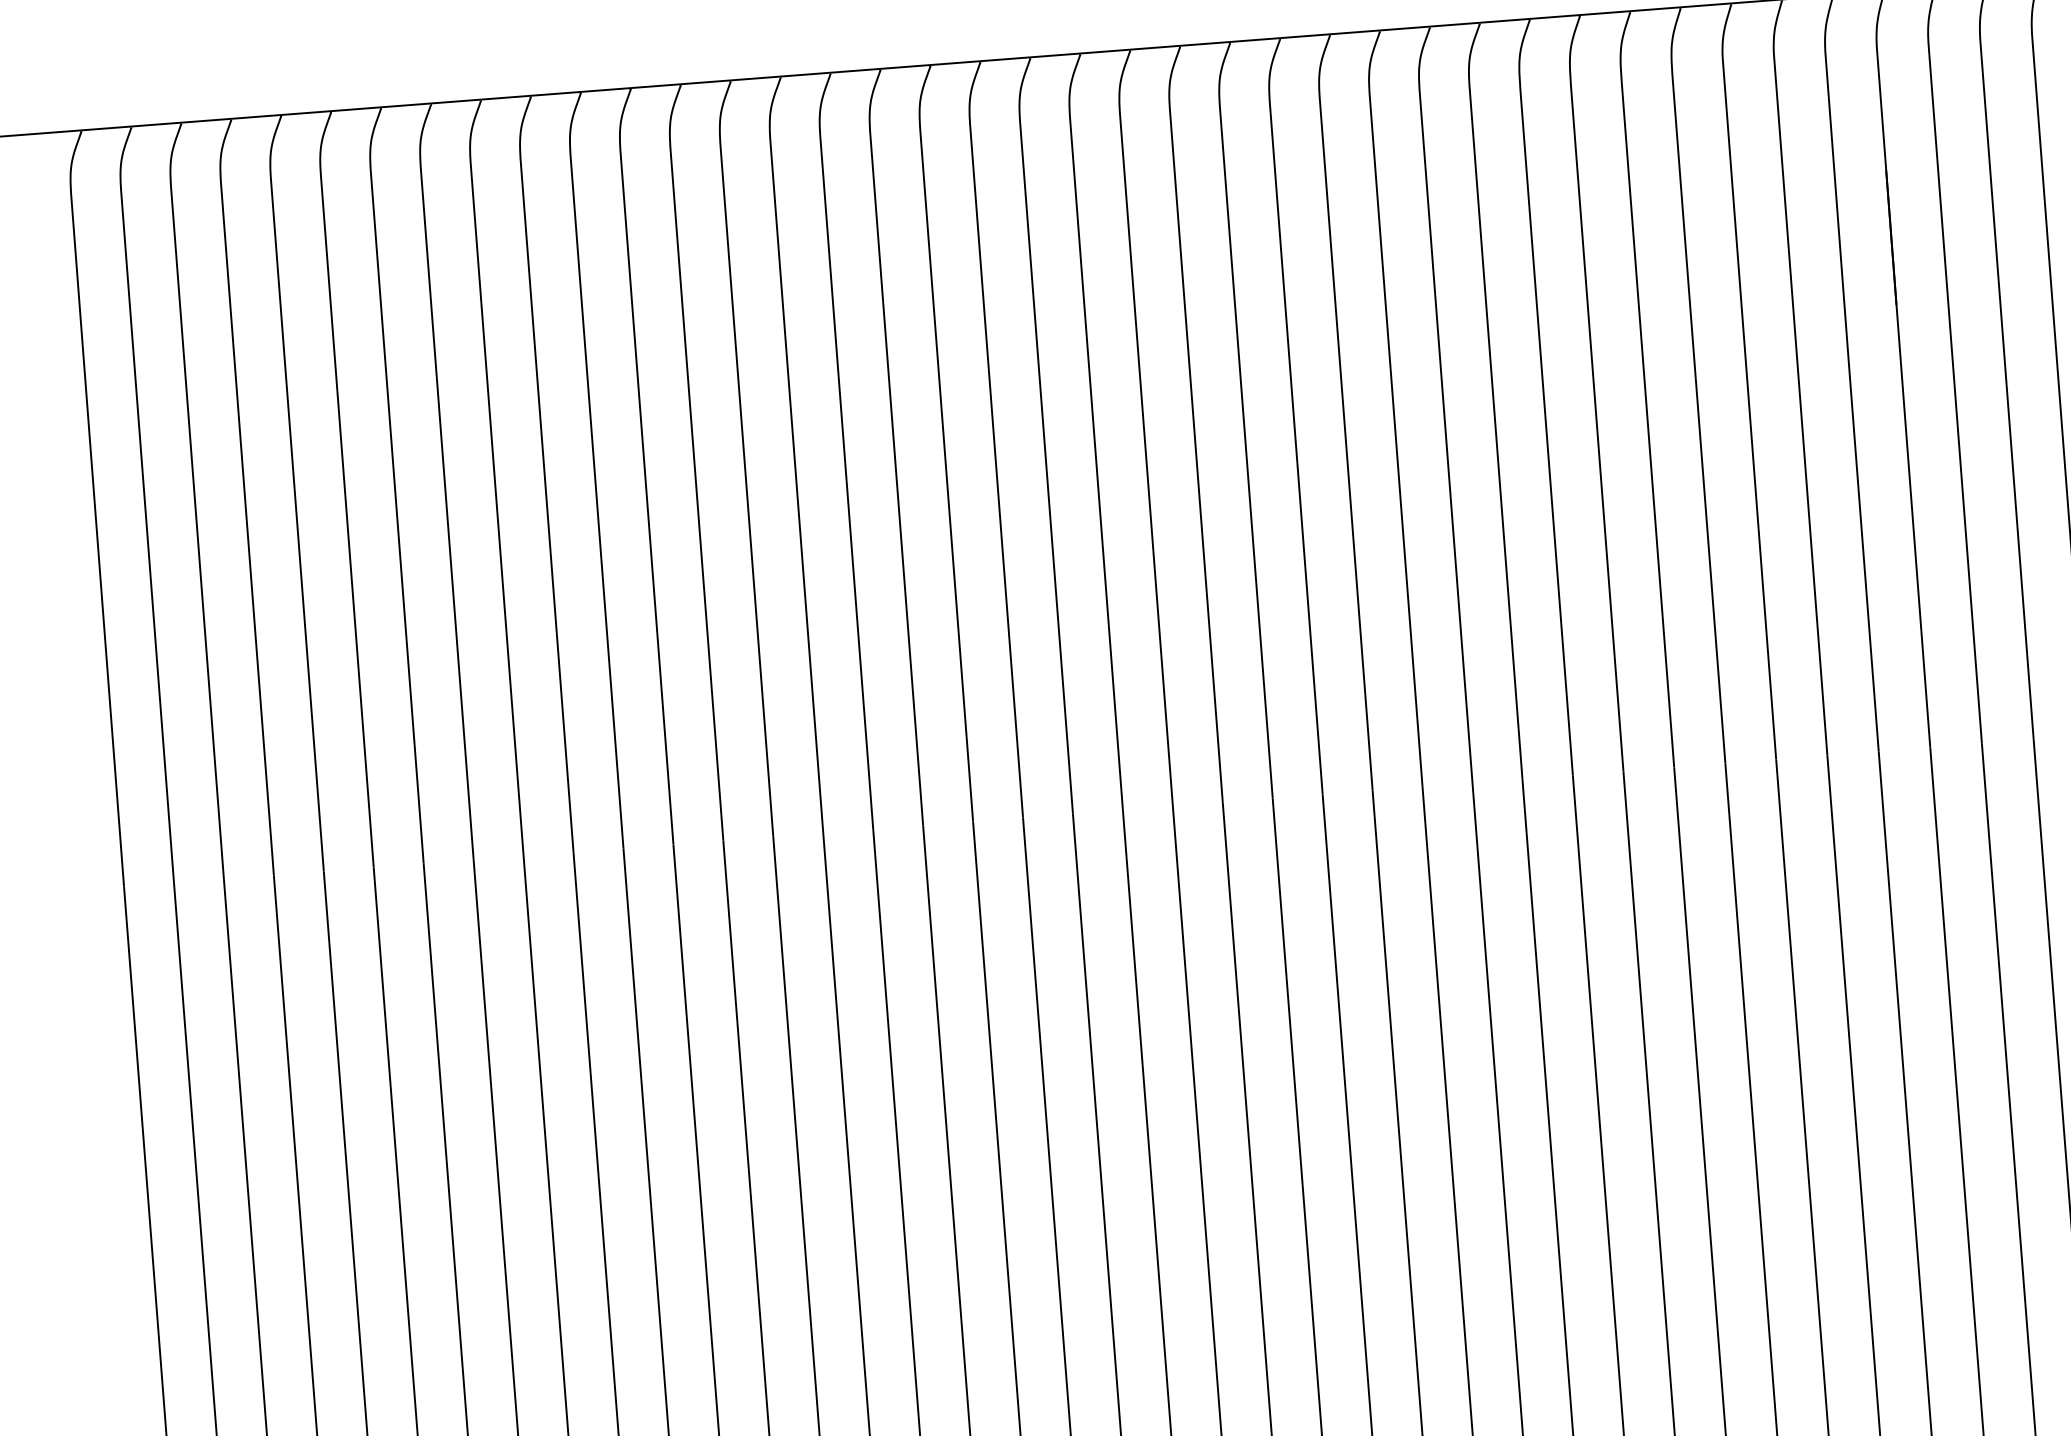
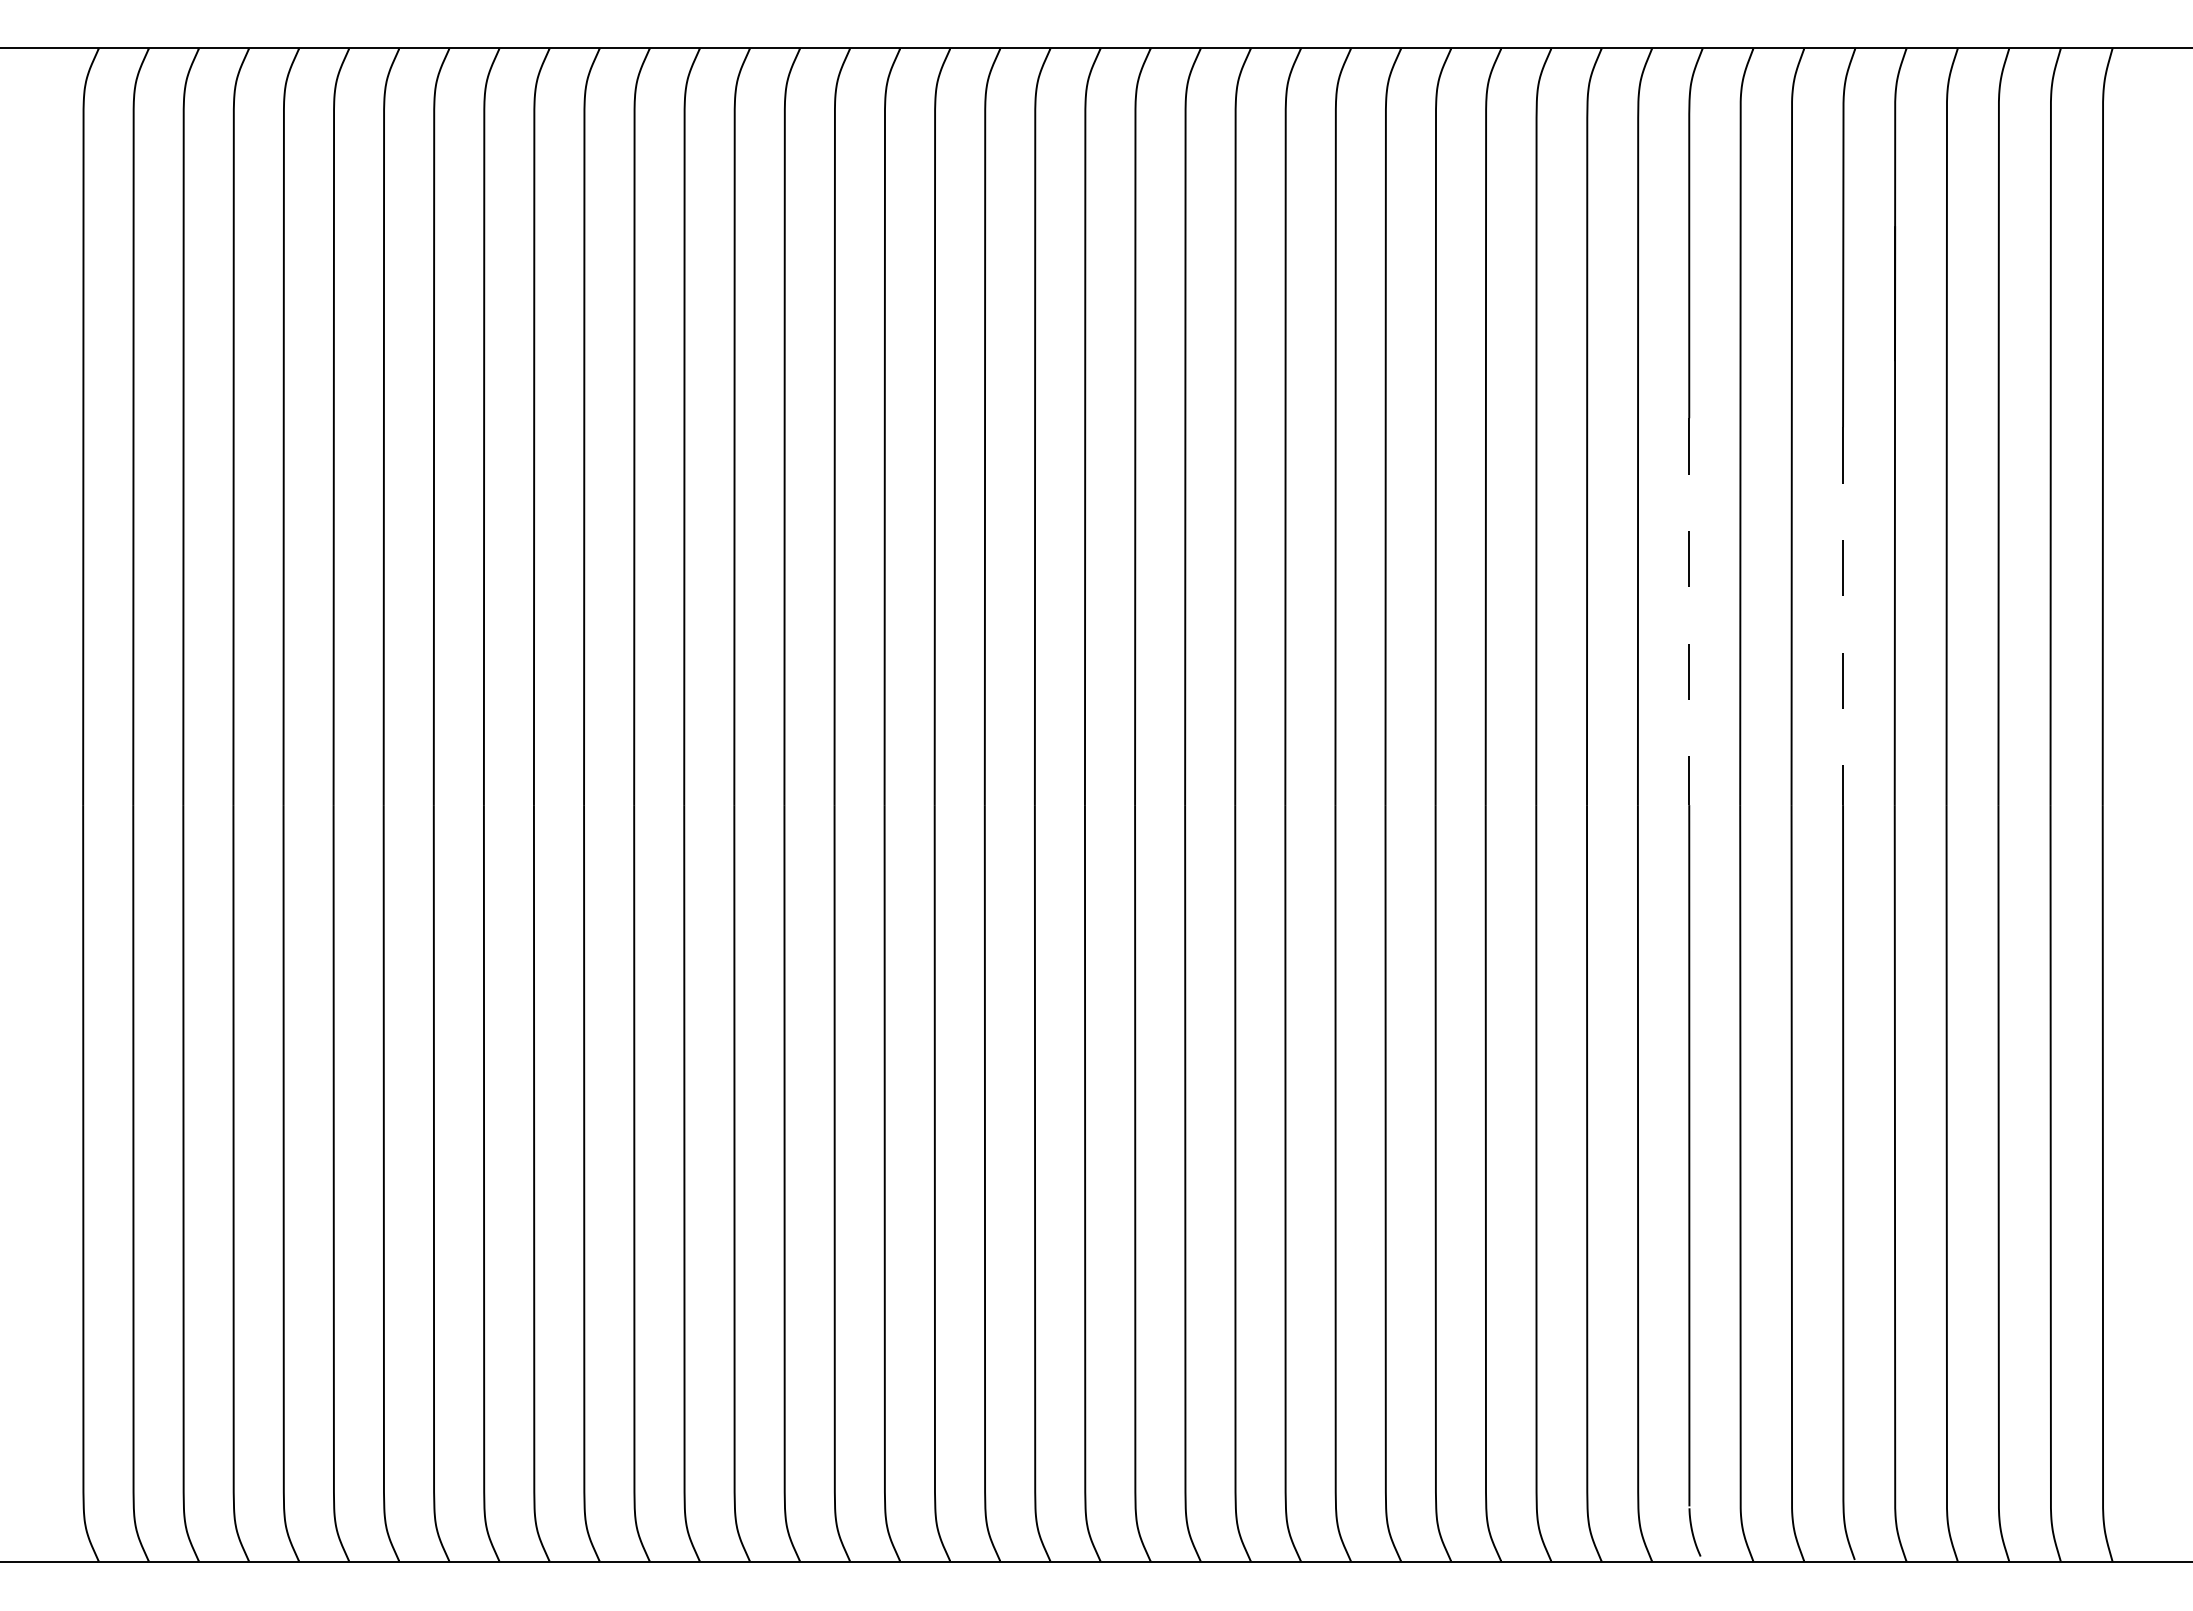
line: (1864, 563) -> (1843, 616), solid -> dashed
line: (1710, 571) -> (1689, 612), solid -> dashed

